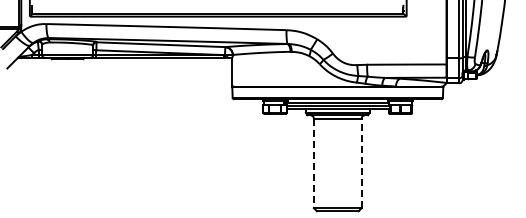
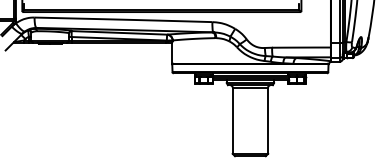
line: (313, 163) -> (232, 120), dashed -> solid
line: (361, 163) -> (267, 120), dashed -> solid

